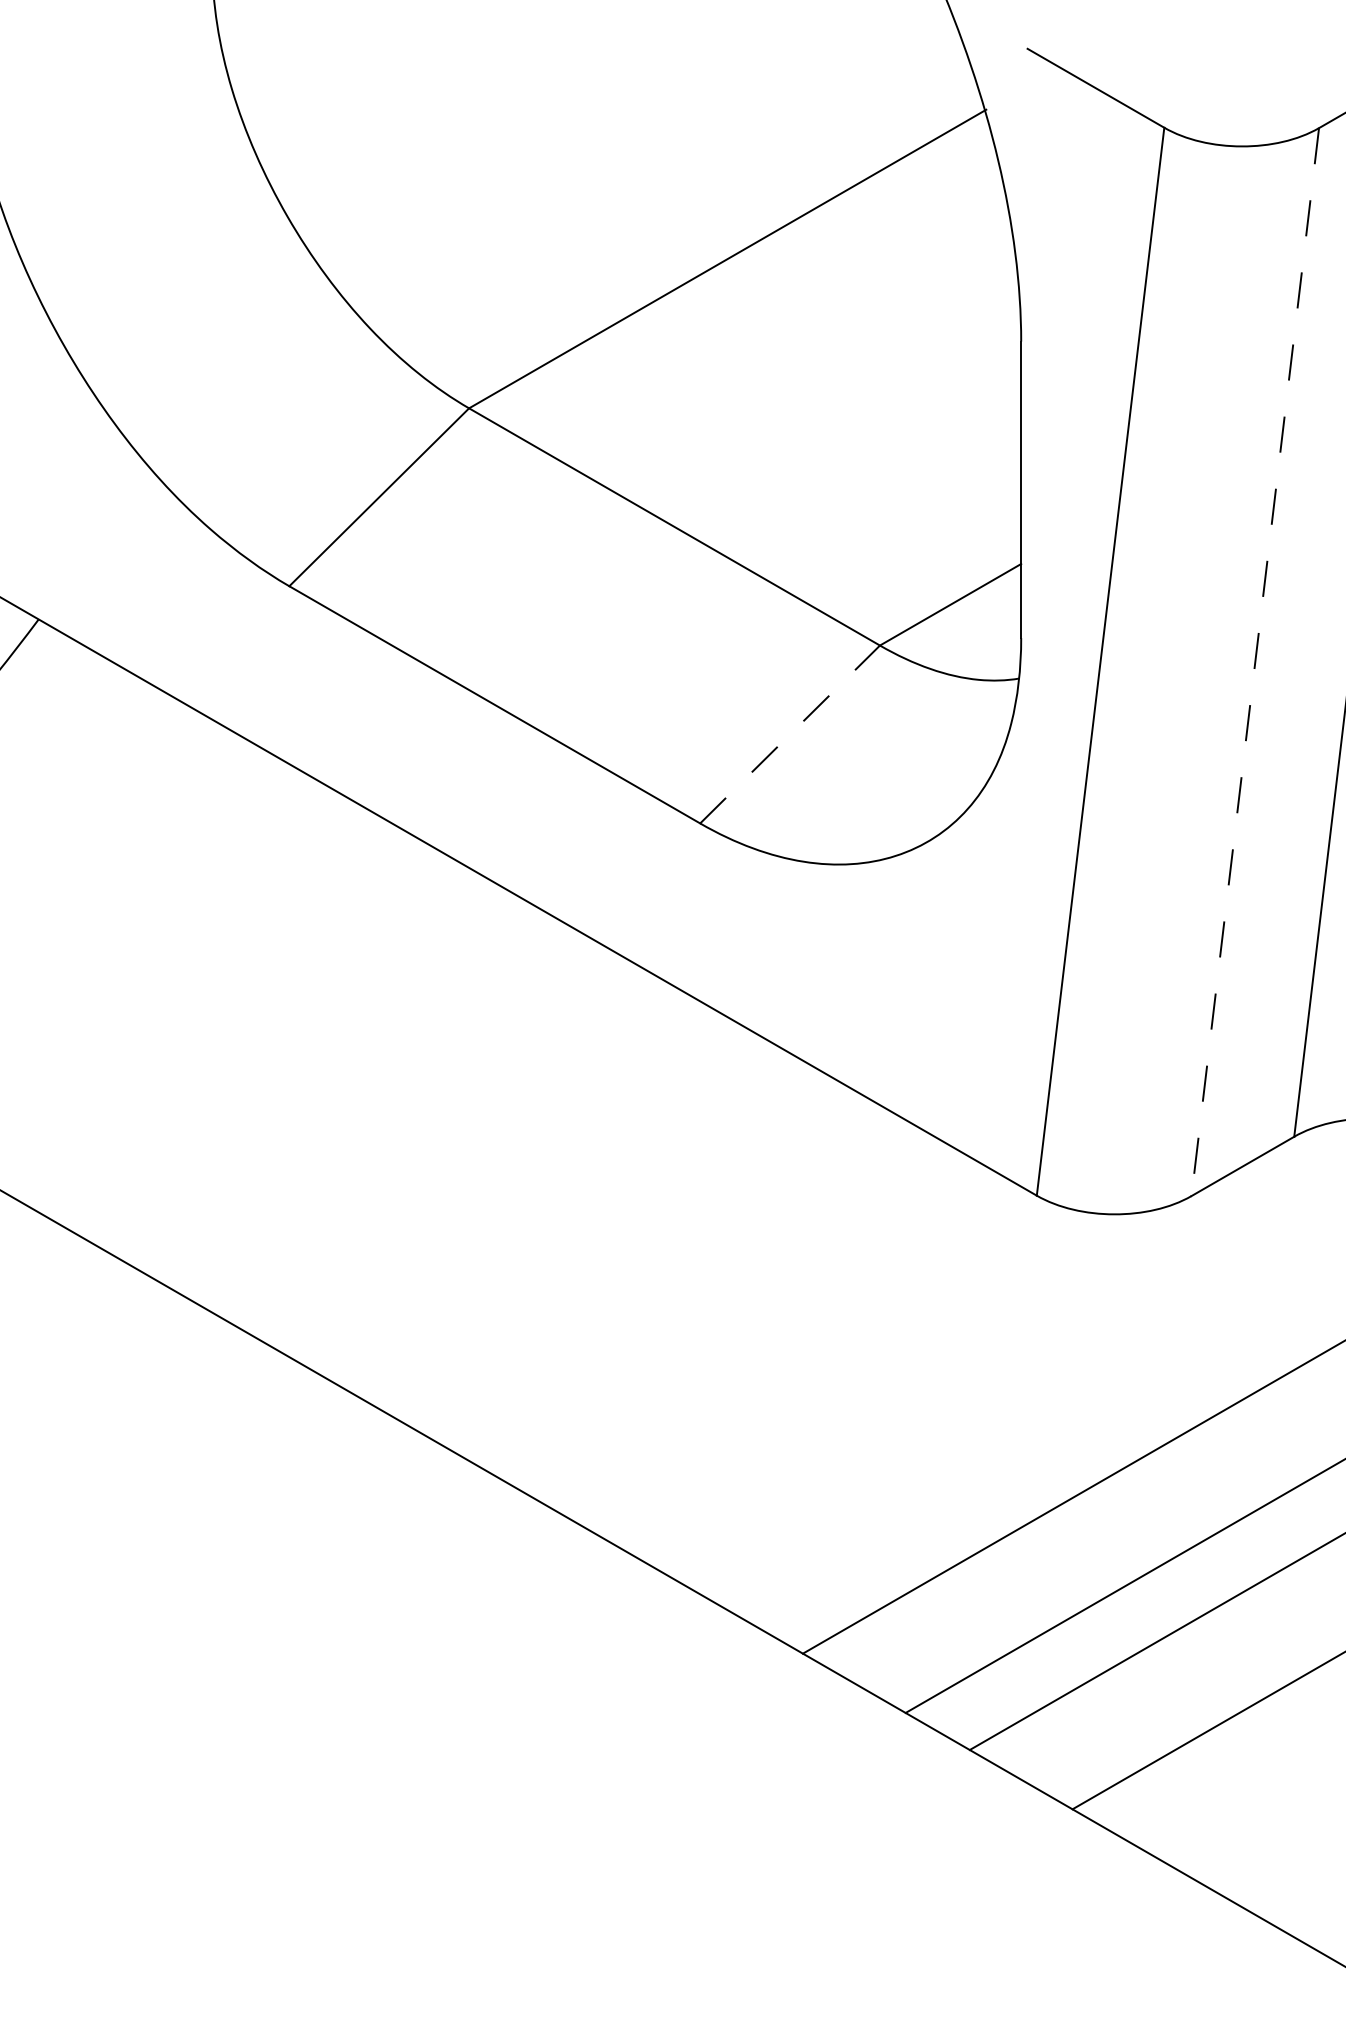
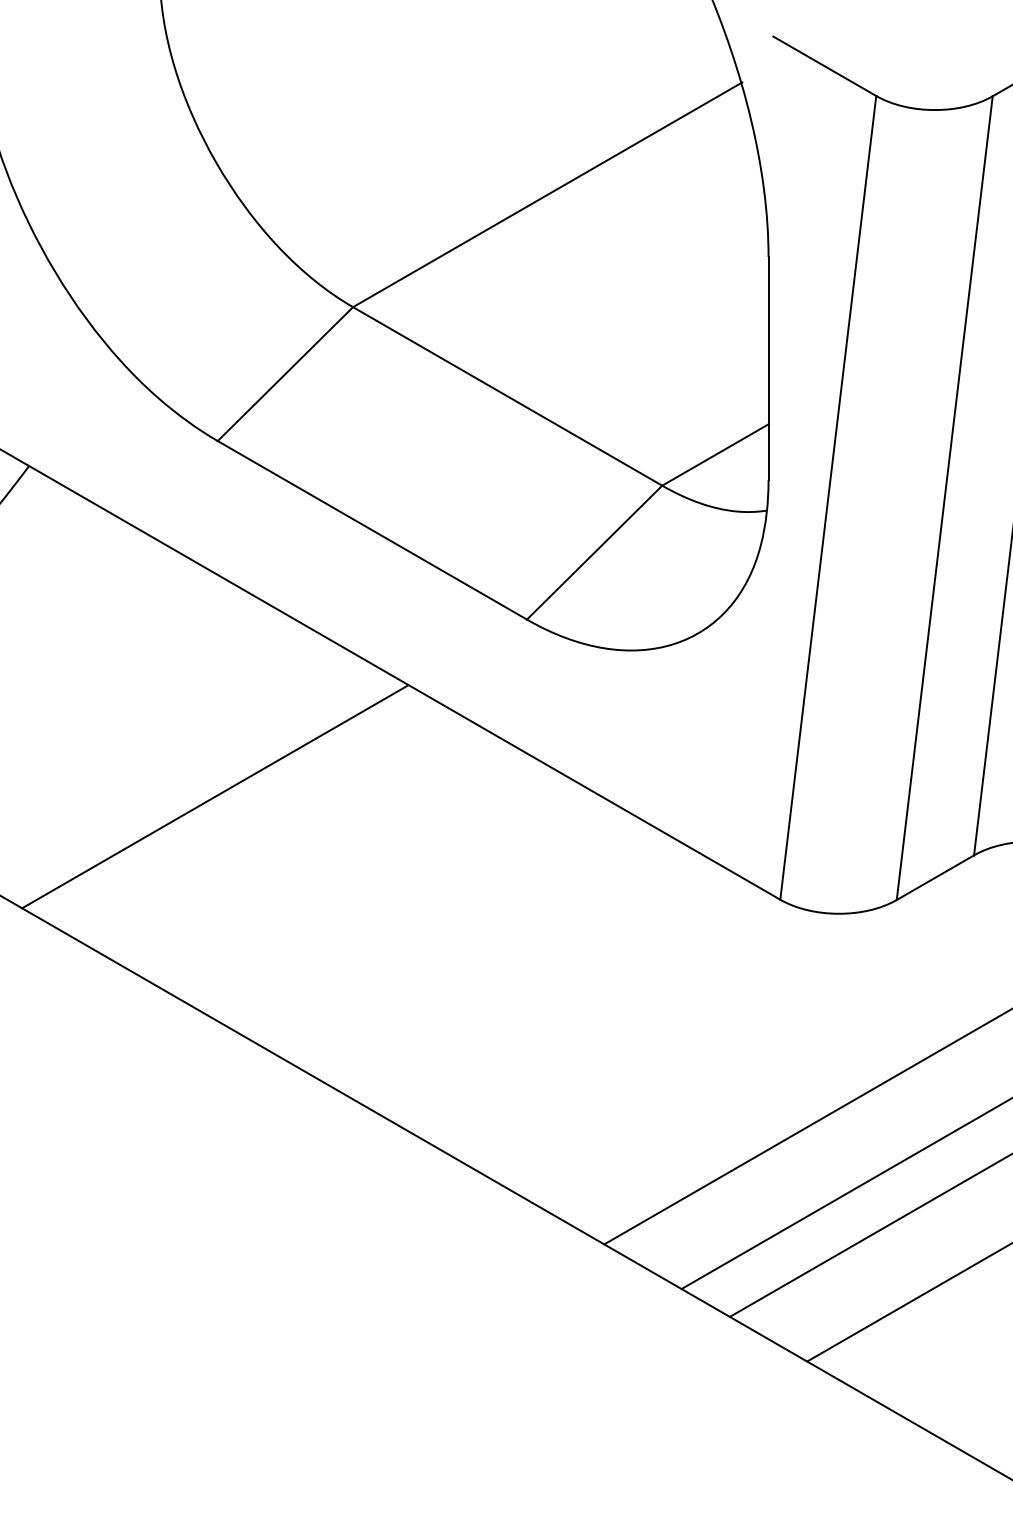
line: (1255, 662) -> (944, 498), dashed -> solid
line: (790, 734) -> (594, 552), dashed -> solid
line: (285, 1058) -> (214, 796), added

